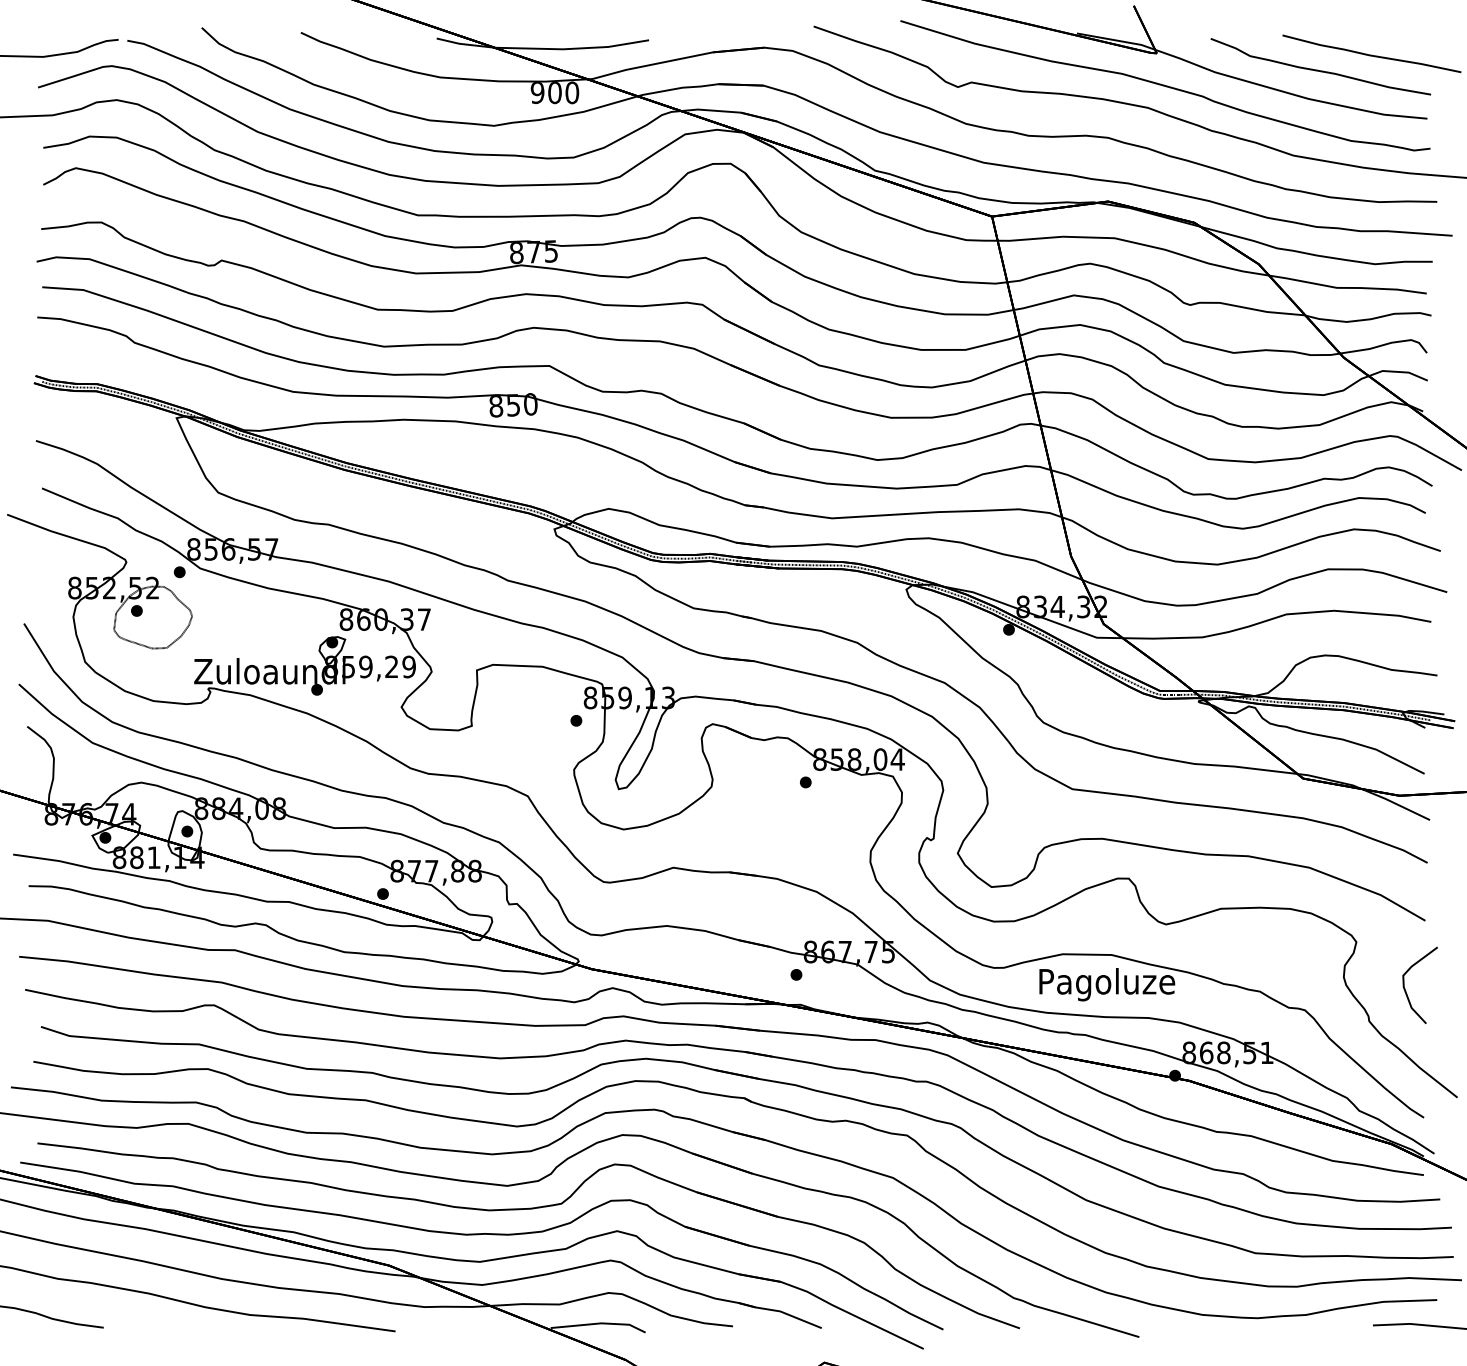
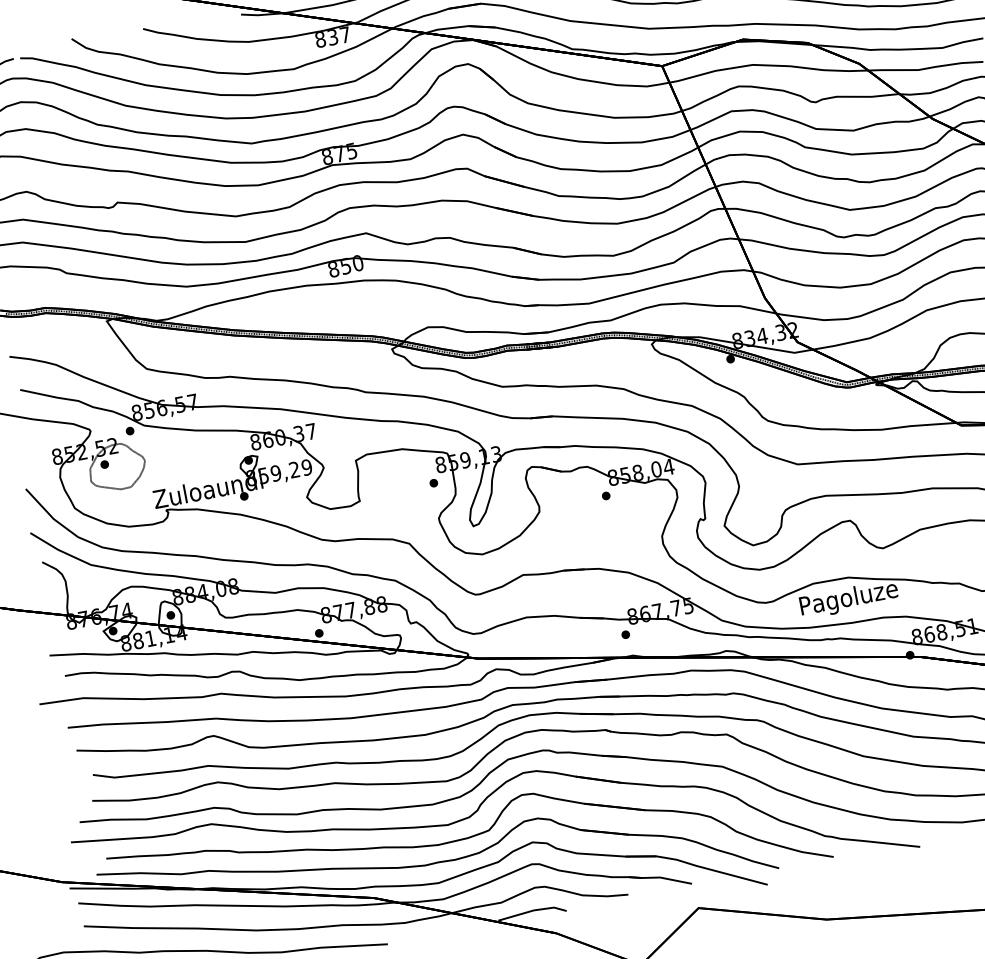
text: (554, 92) -> (332, 37), 900 -> 837

